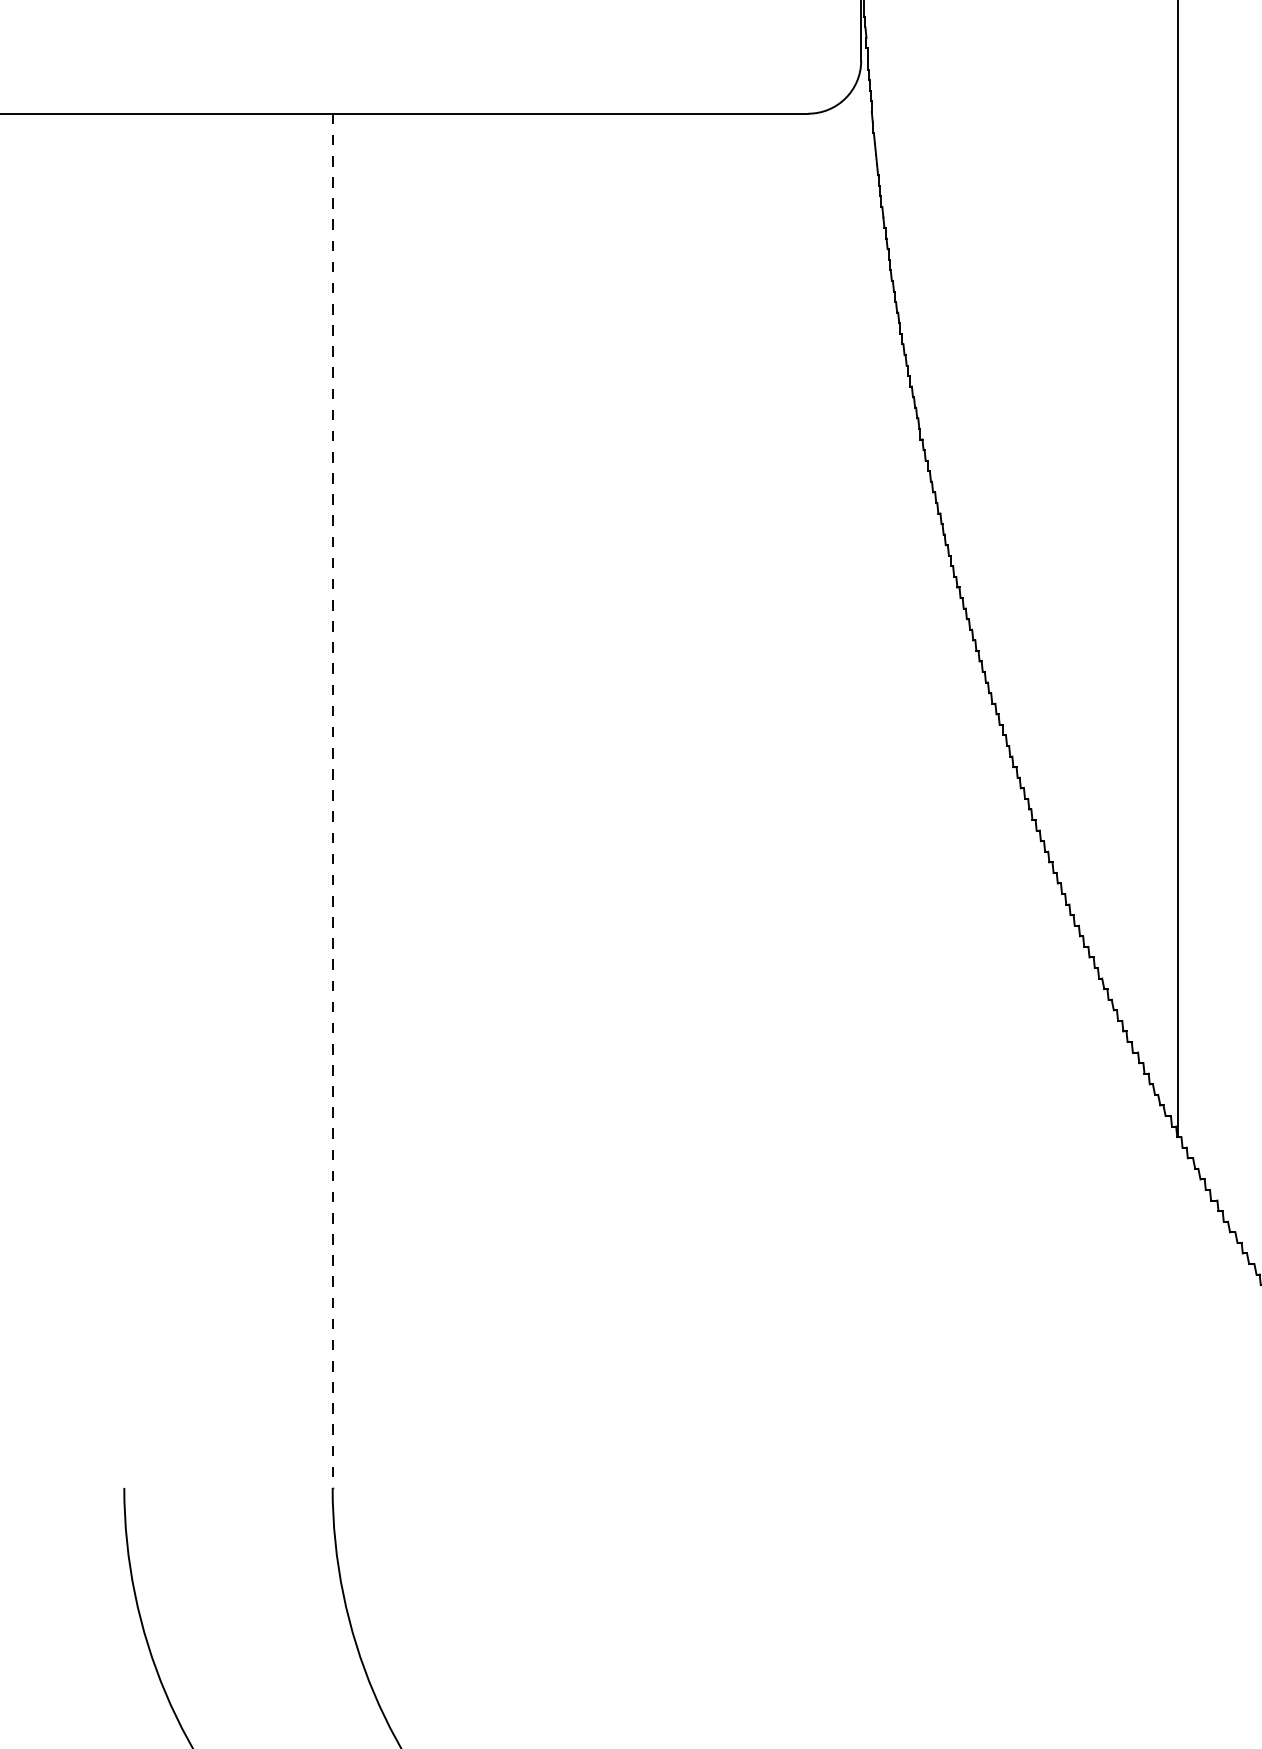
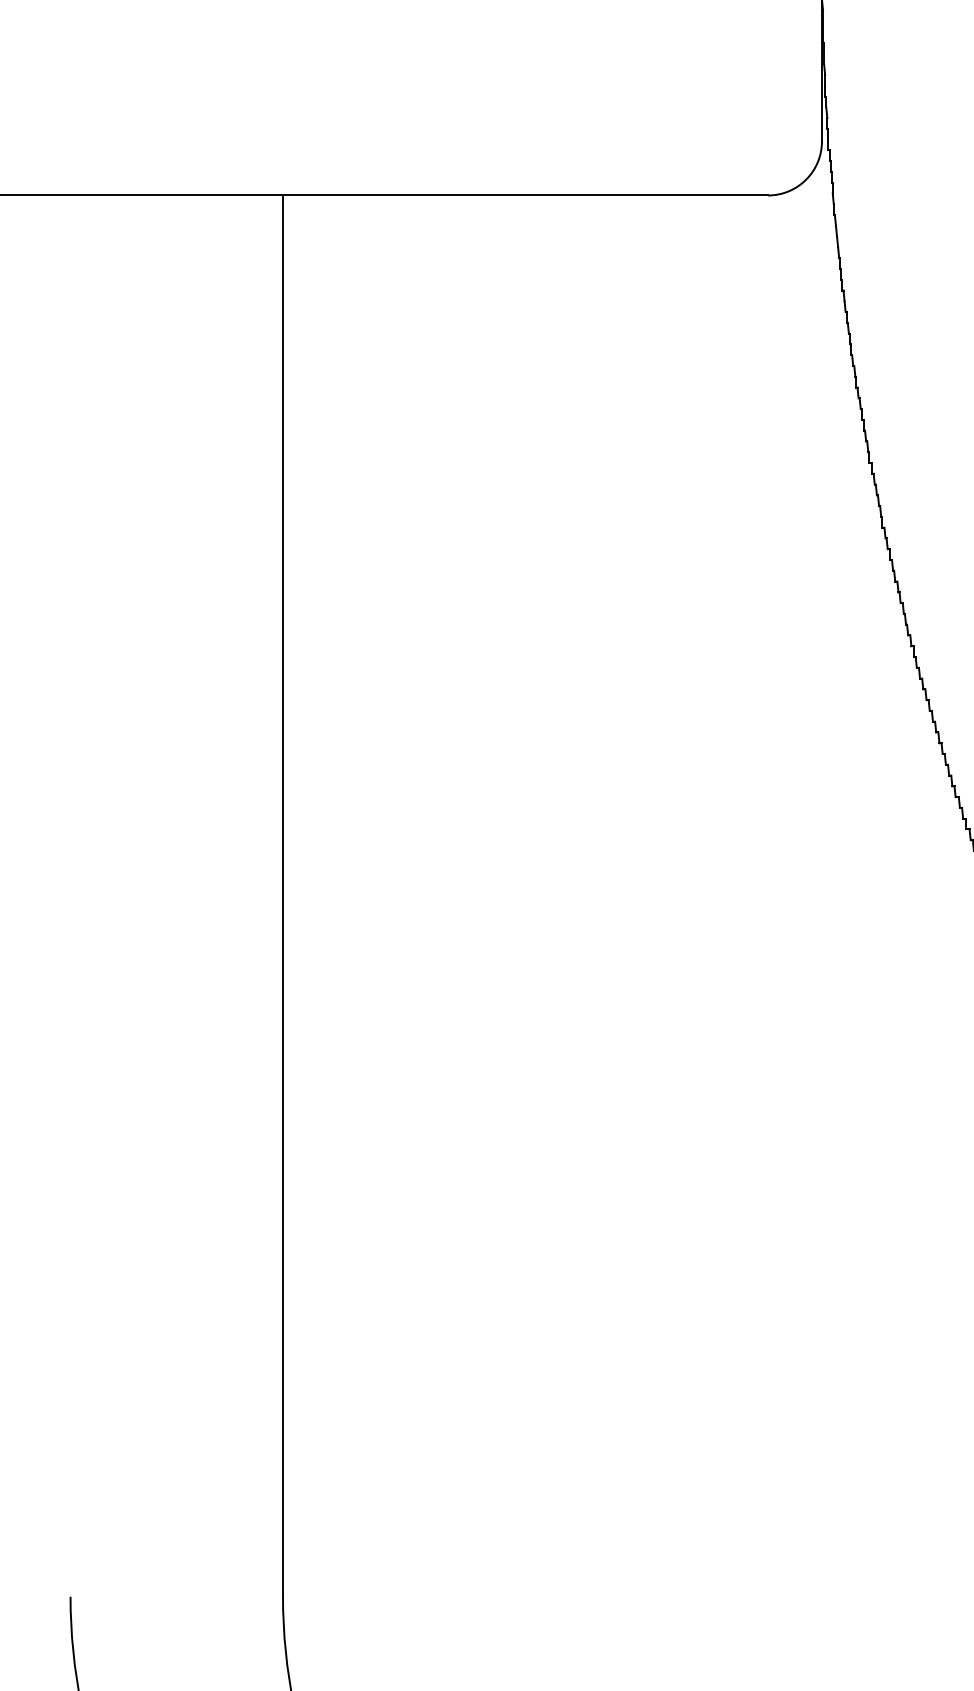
line: (332, 801) -> (282, 896), dashed -> solid

